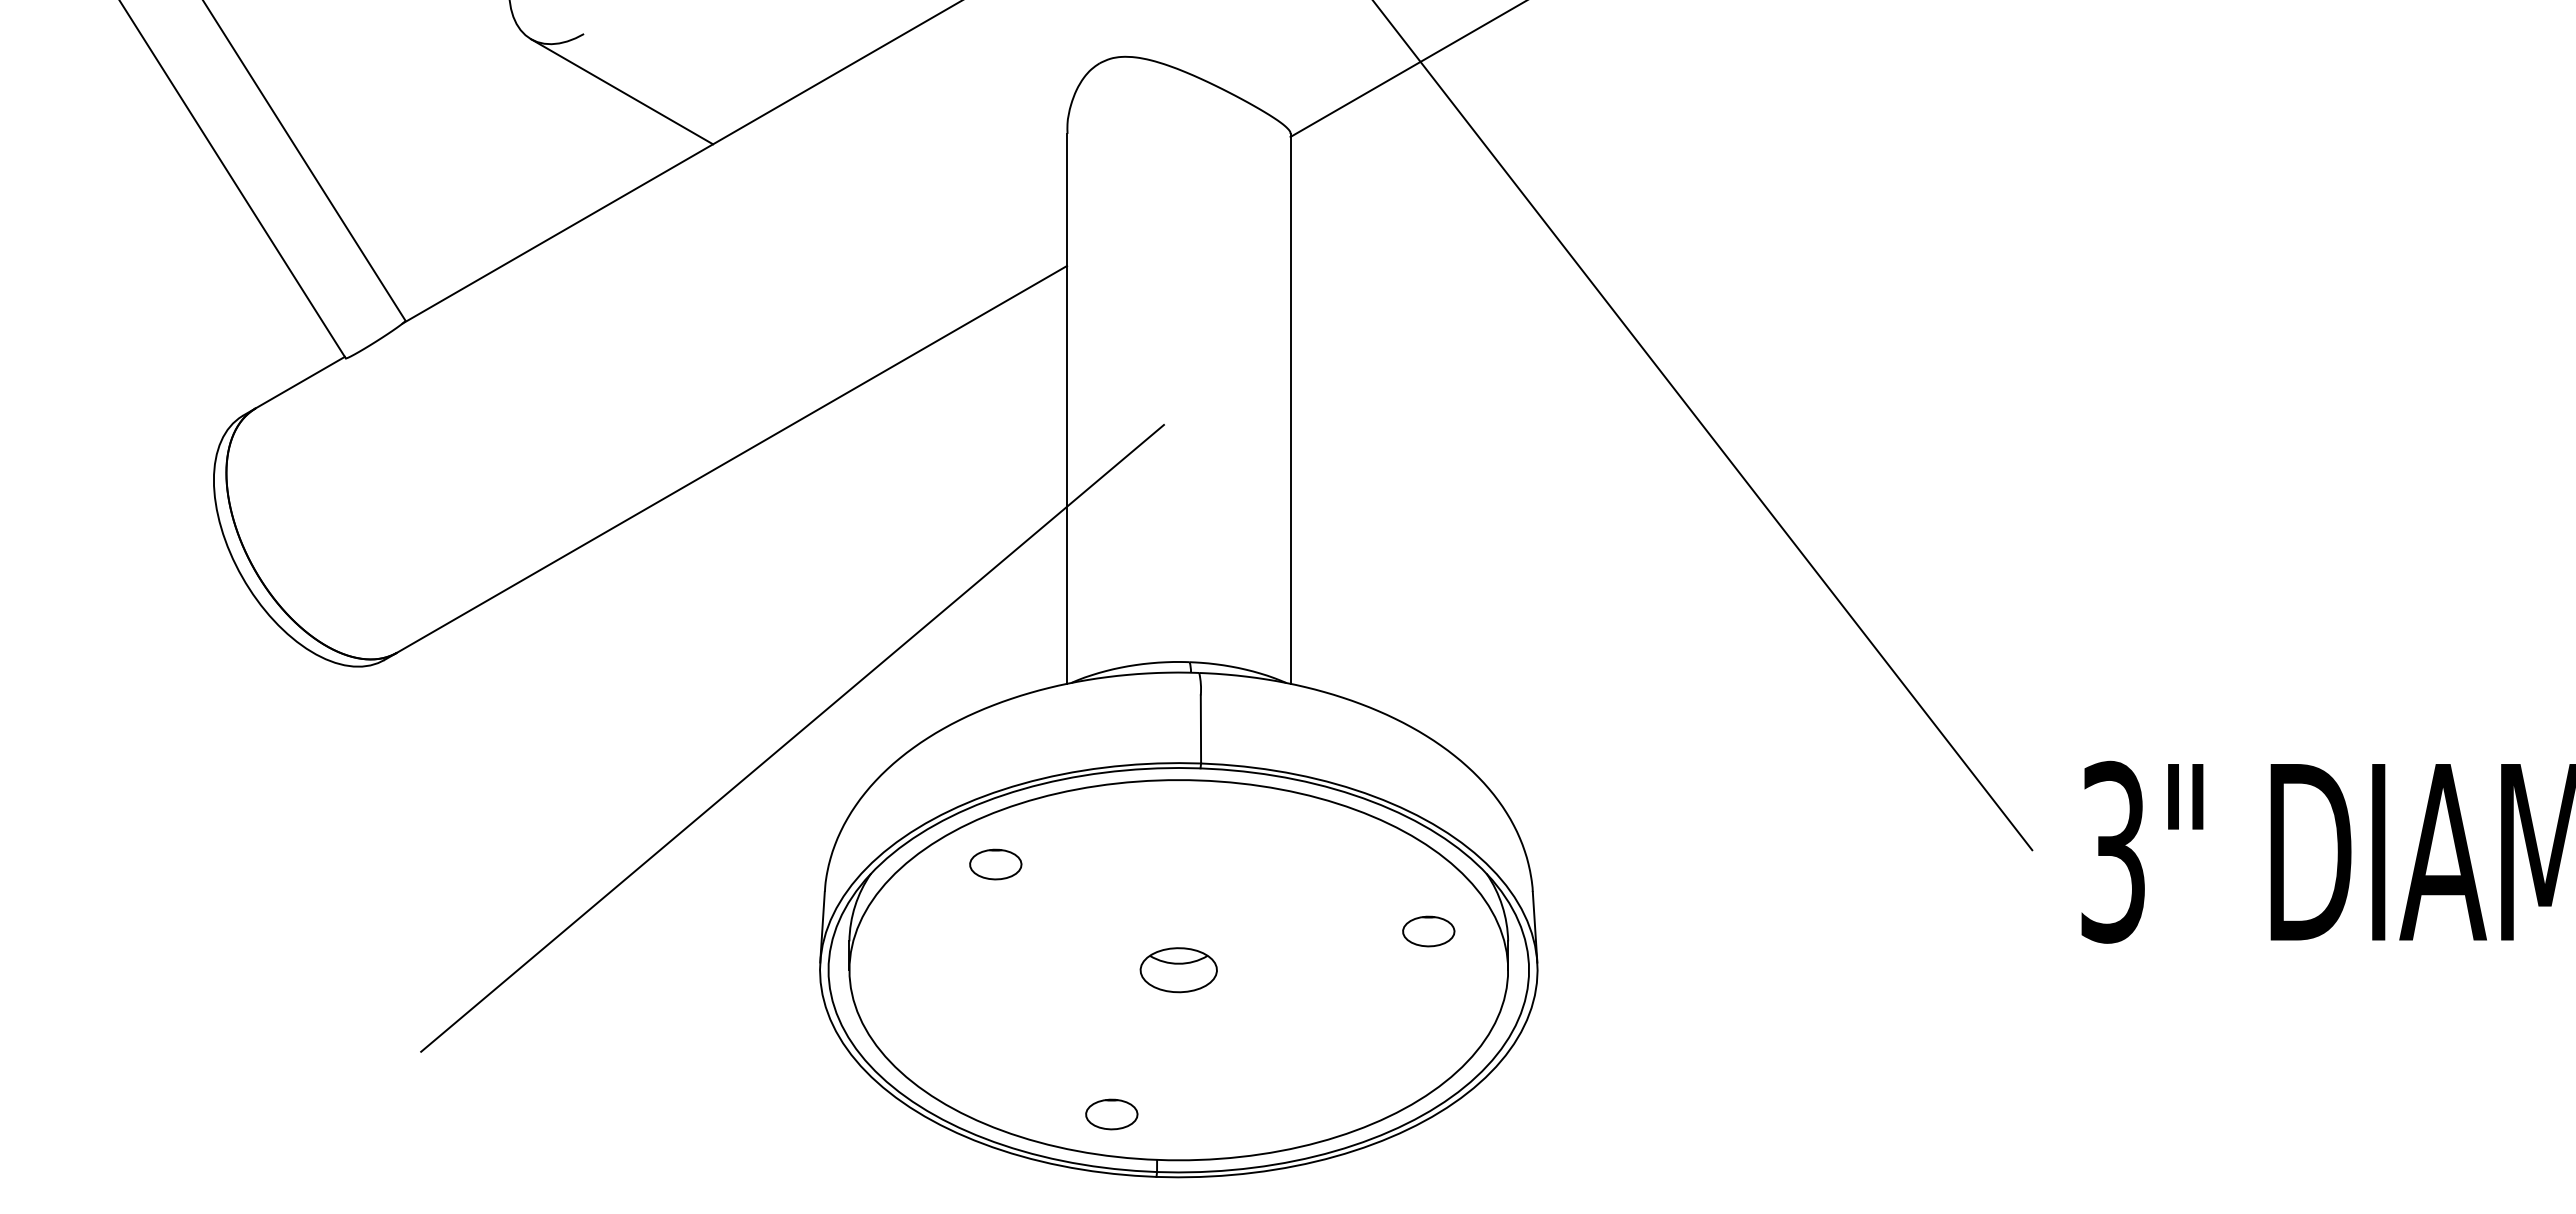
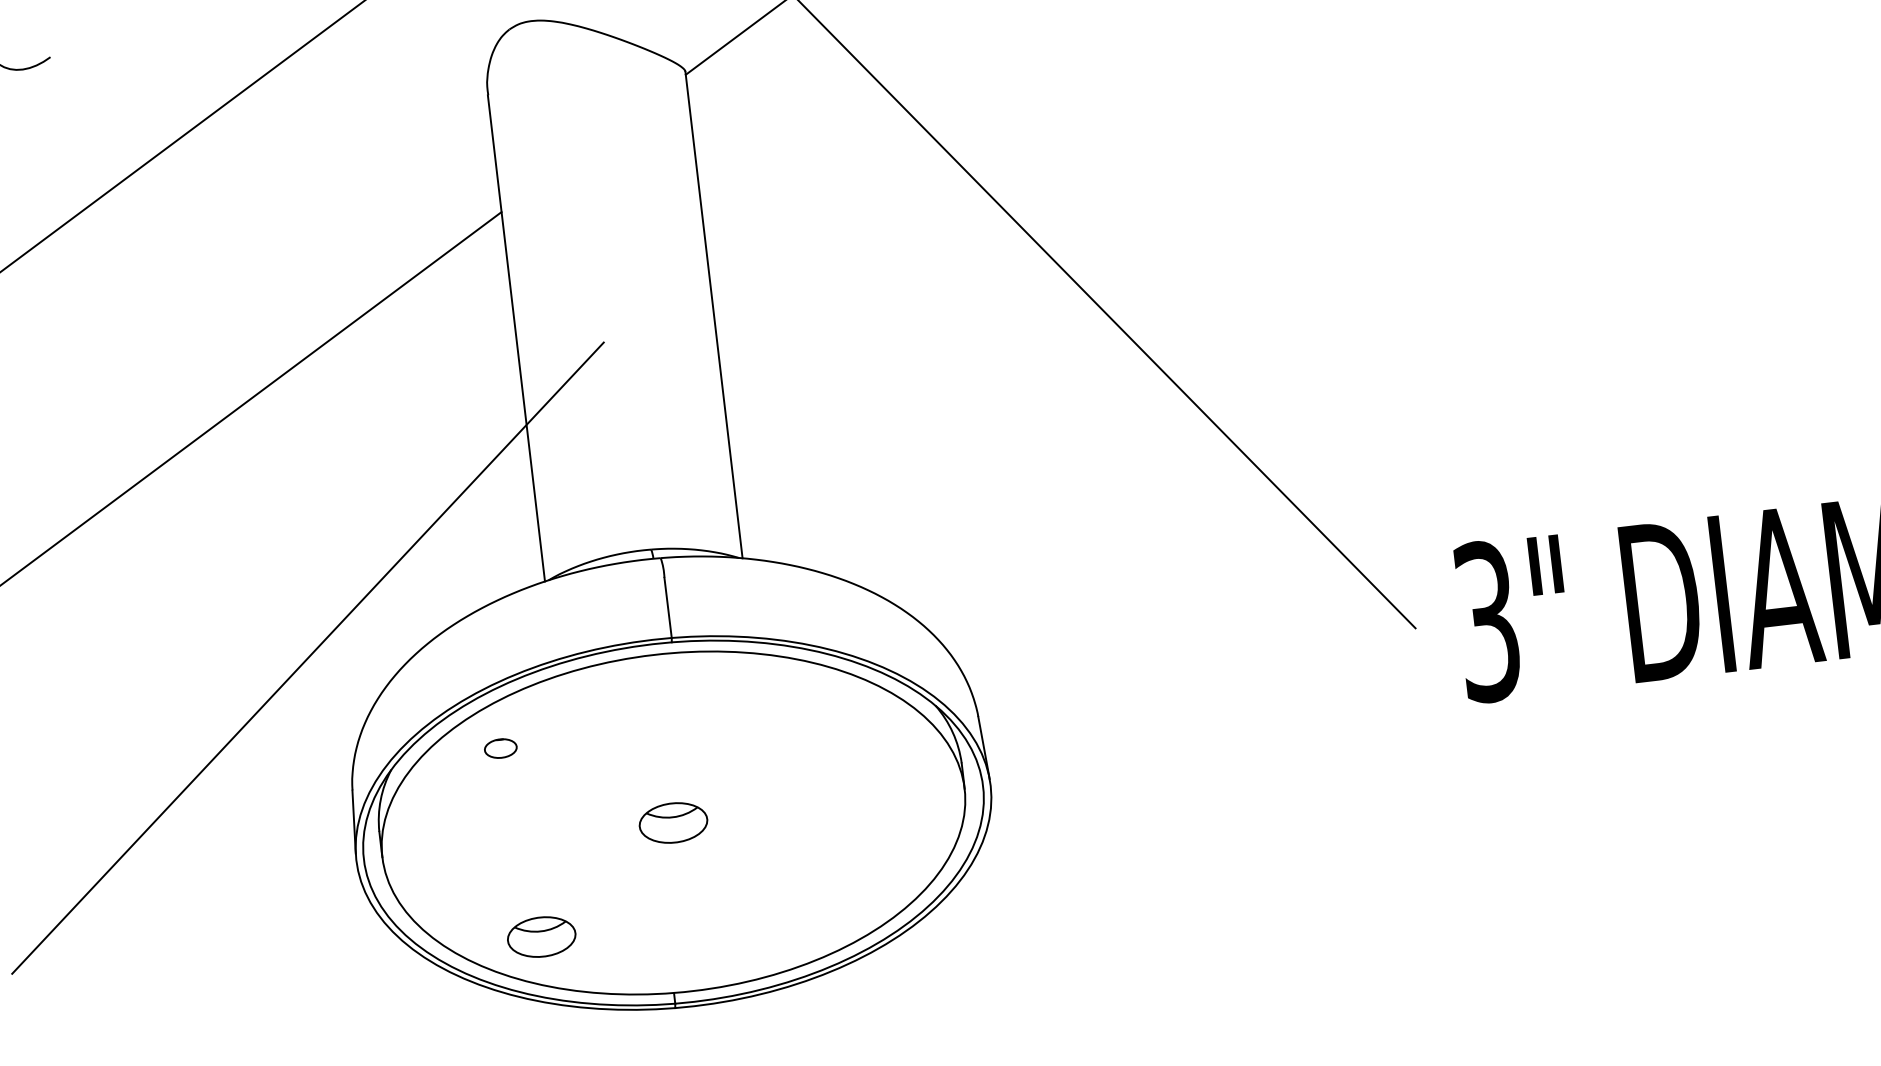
line: (622, 91) -> (90, 103), removed
part: (995, 864) -> (500, 748), size x0.7
part: (1428, 931) -> (890, 762), removed
part: (1016, 1080) -> (541, 937), added
part: (1111, 1114) -> (629, 957), removed

